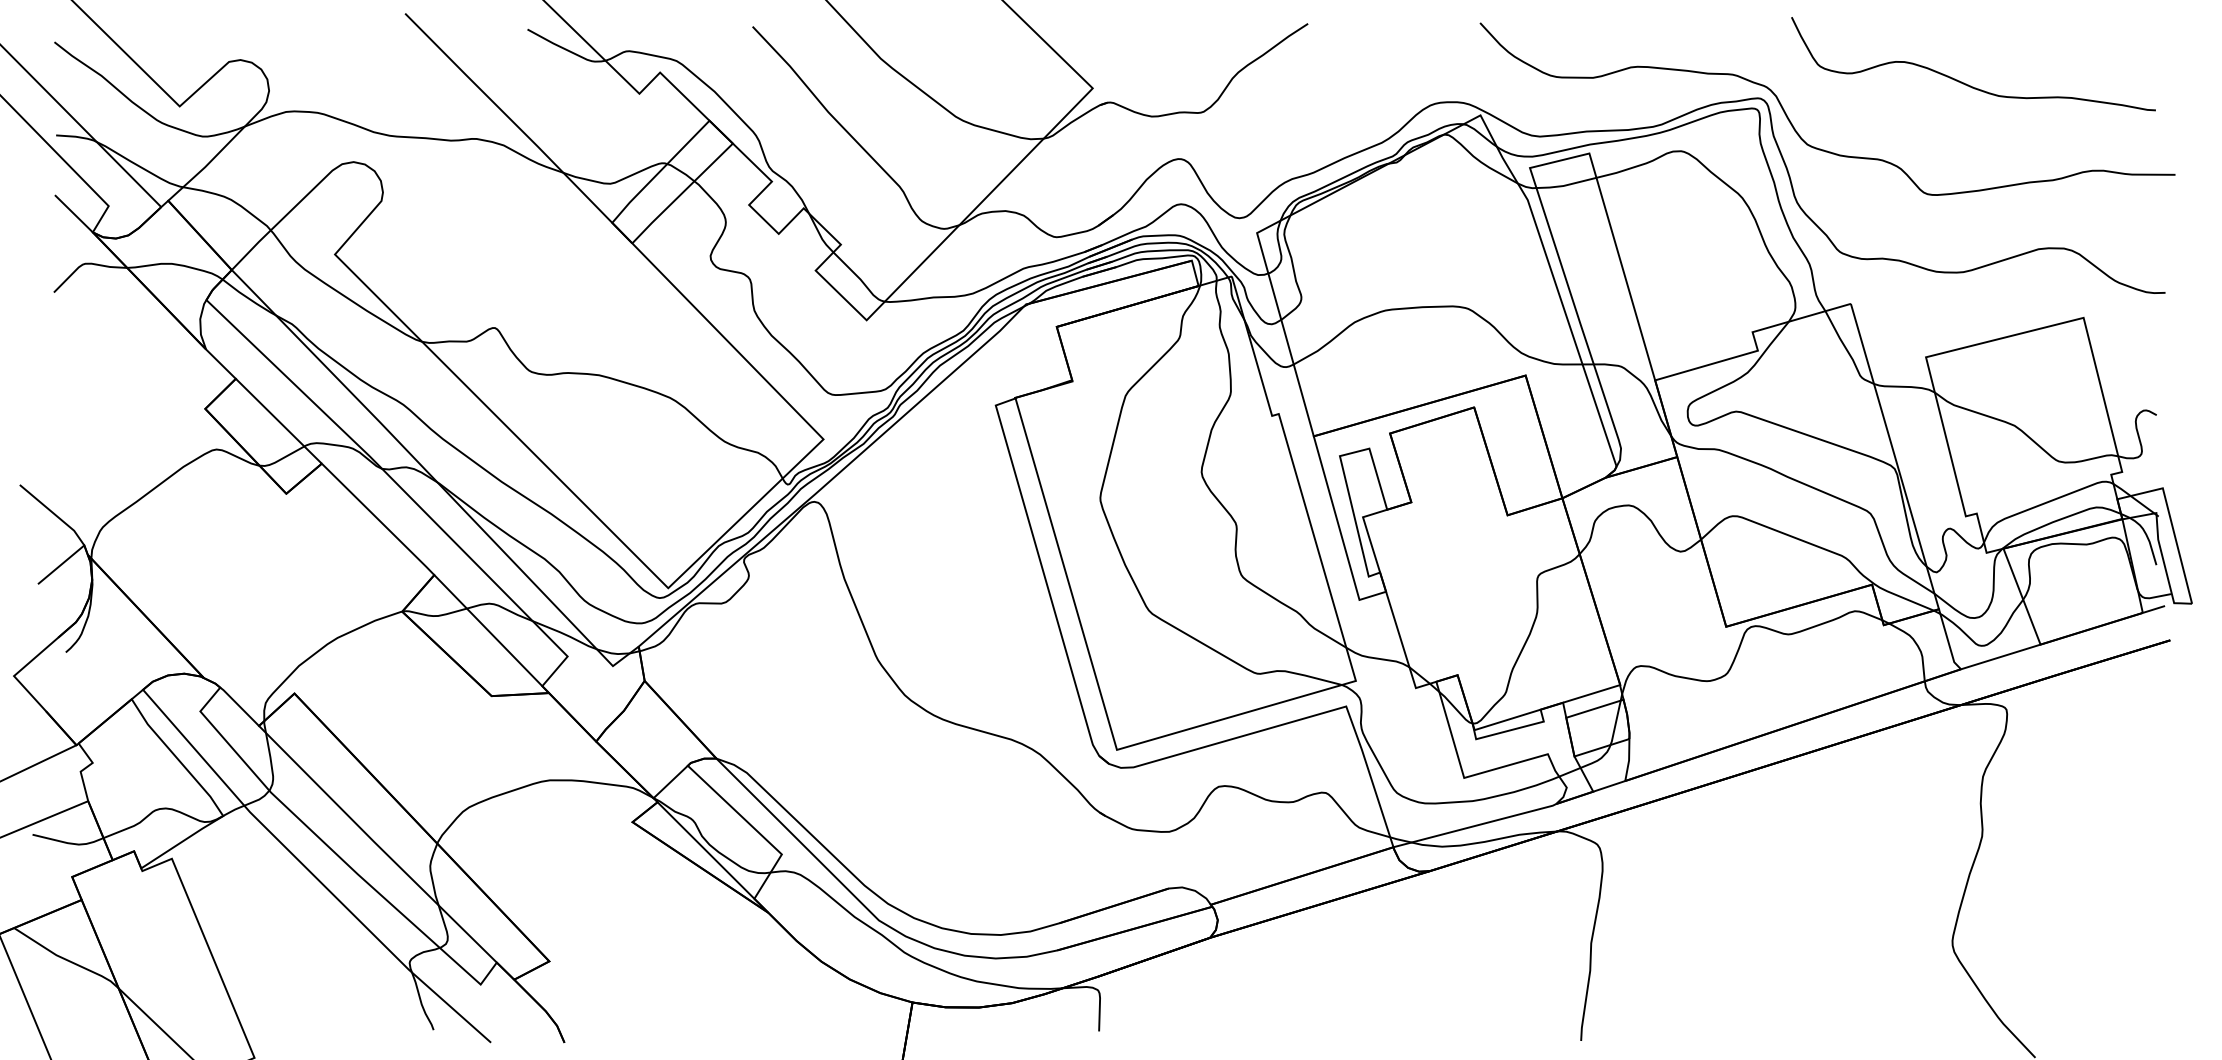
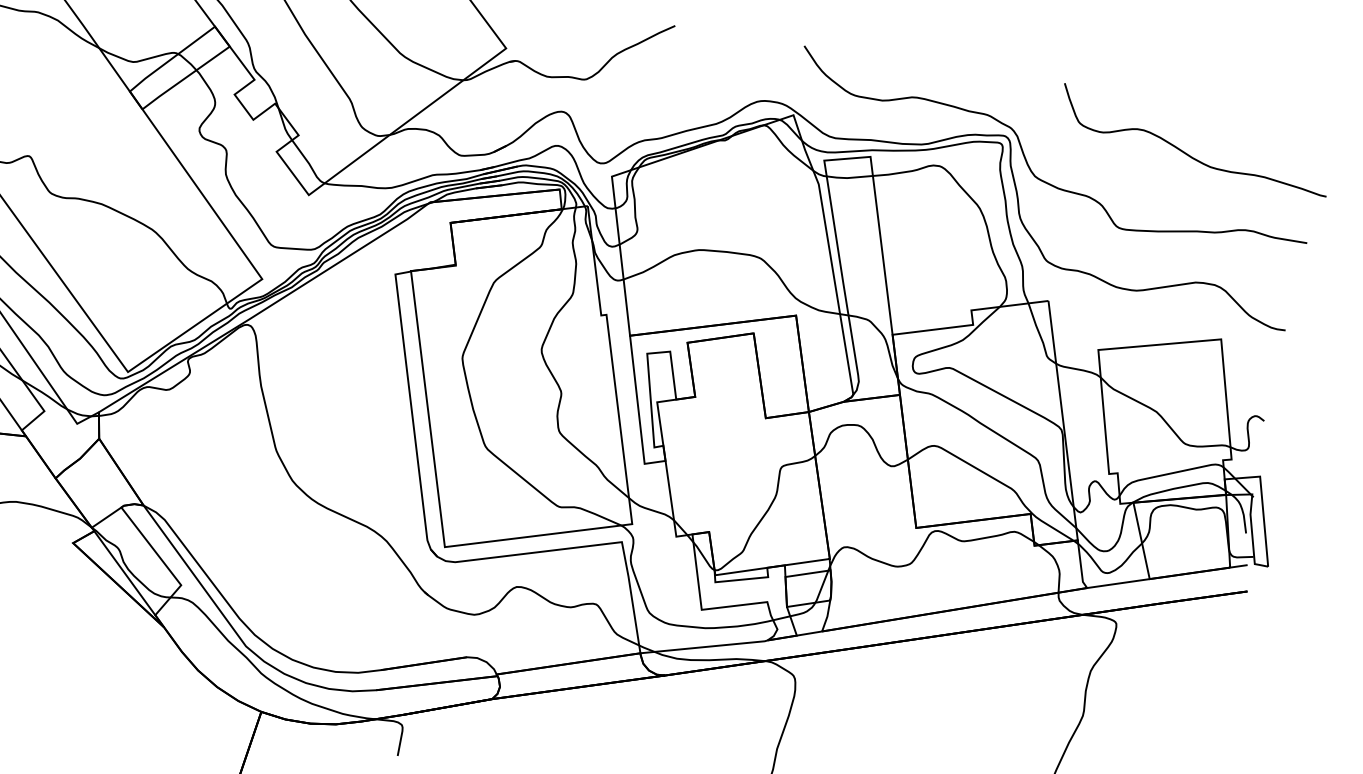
curve: (1964, 82) -> (1186, 152), moved

